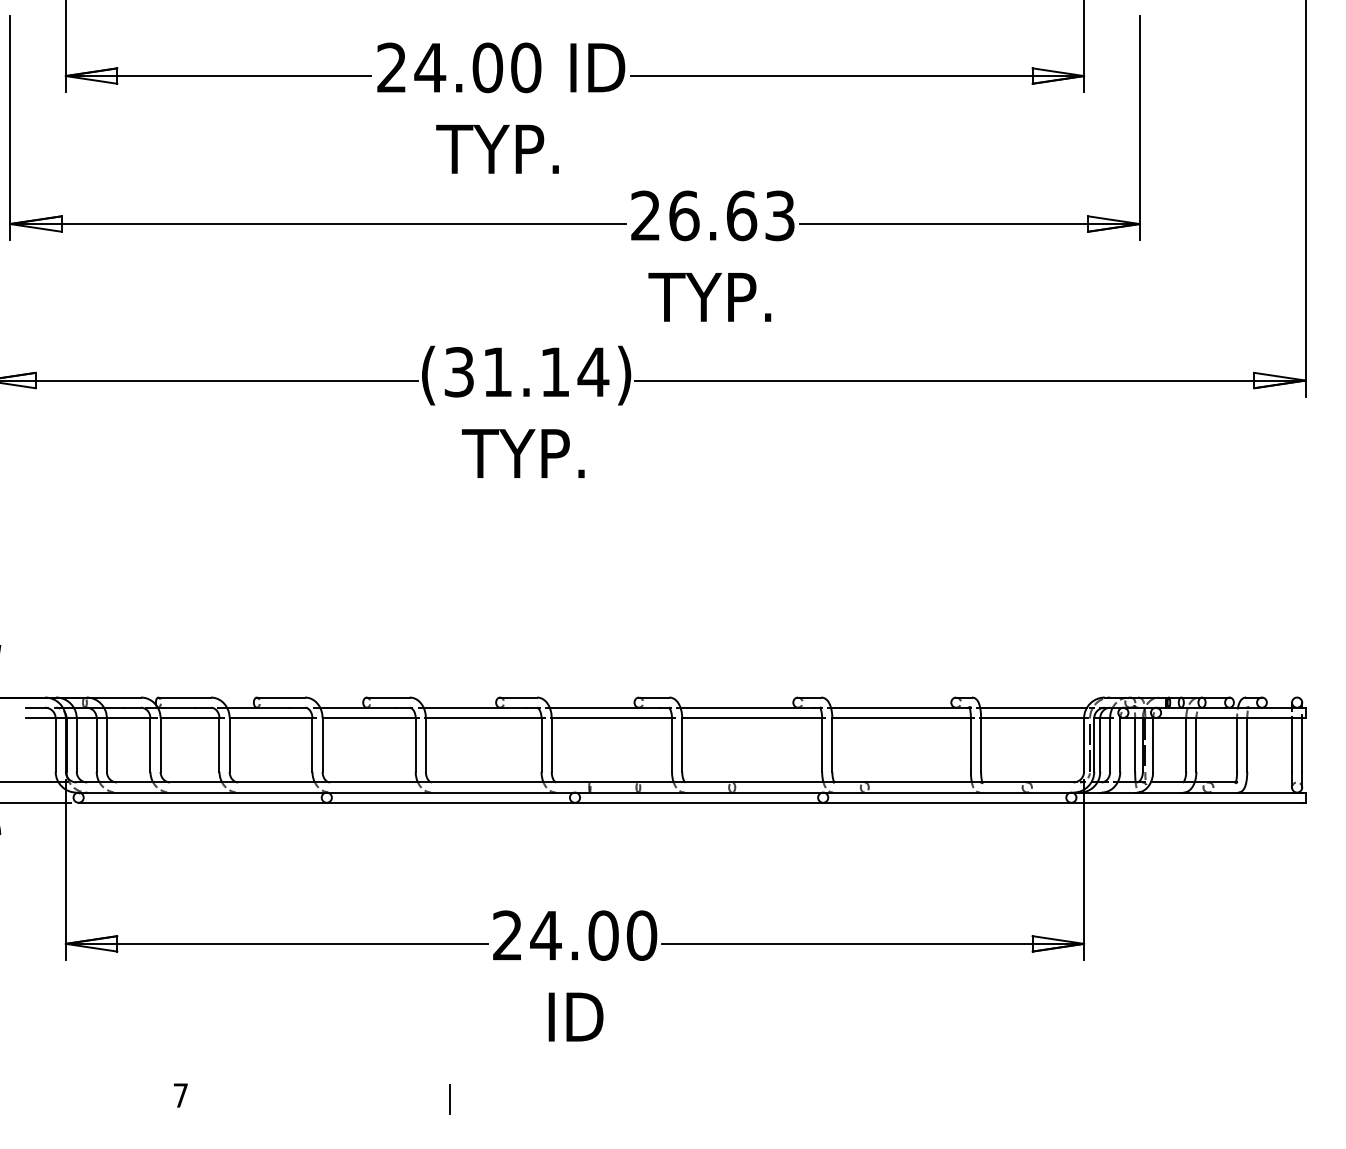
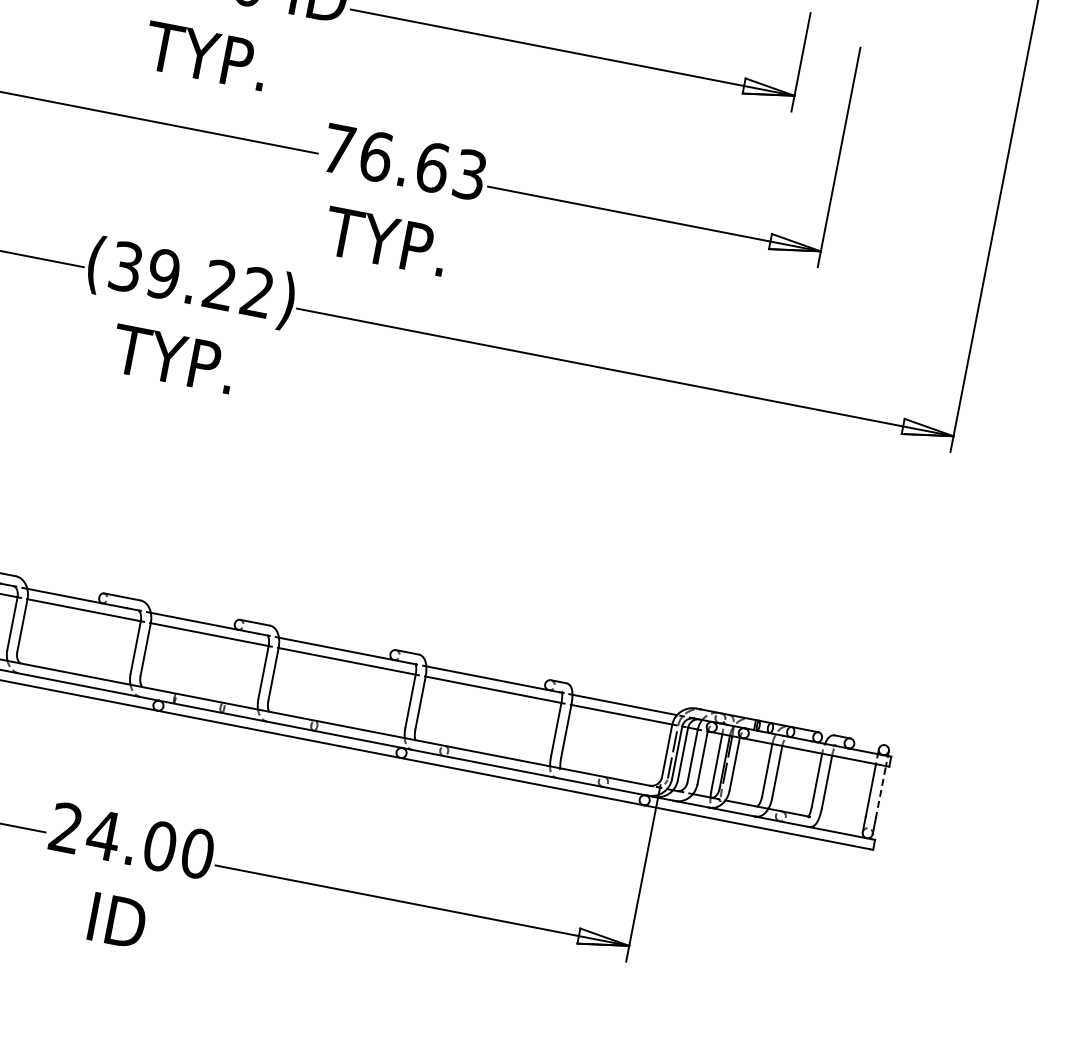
text: (645, 215) -> (338, 148), 26.63 -> 76.63
text: (545, 372) -> (210, 283), (31.14) -> (39.22)
line: (1302, 745) -> (881, 793), solid -> dashed

